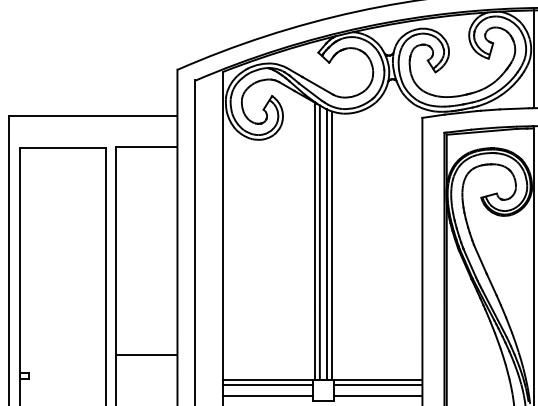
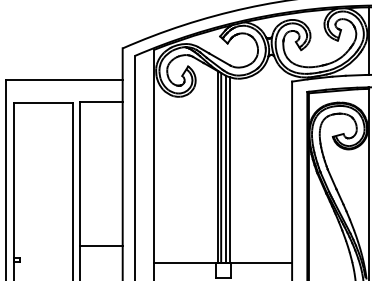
line: (266, 385) -> (184, 266), removed
line: (378, 385) -> (261, 266), removed
line: (266, 396) -> (184, 274), removed
line: (378, 396) -> (261, 274), removed

